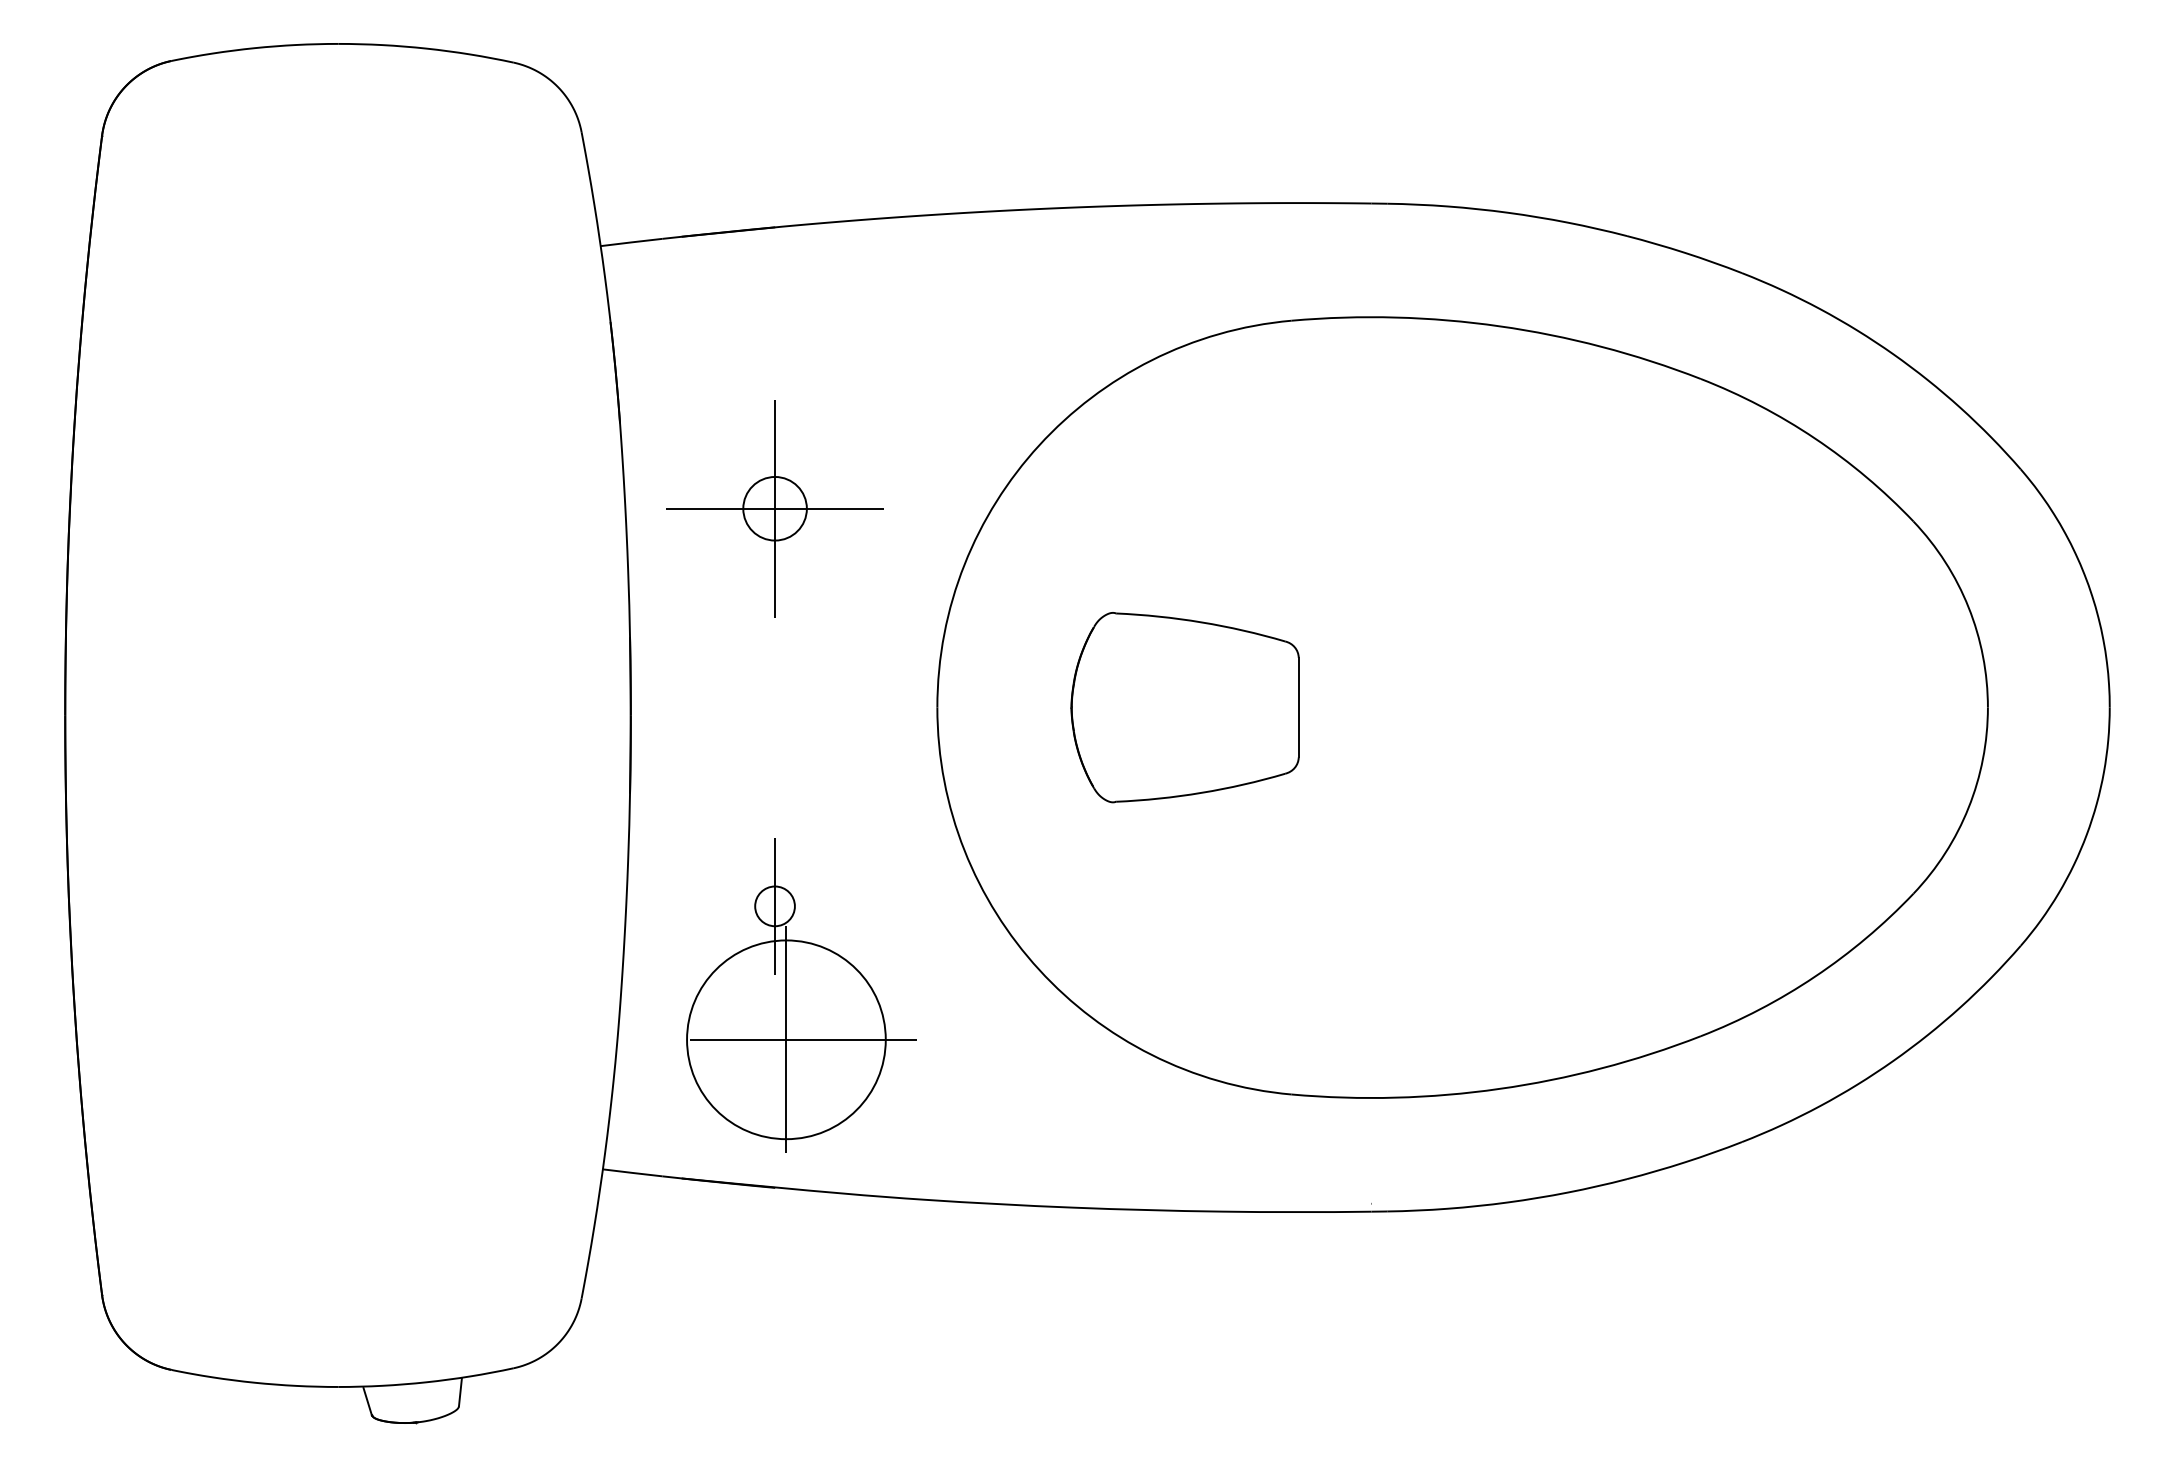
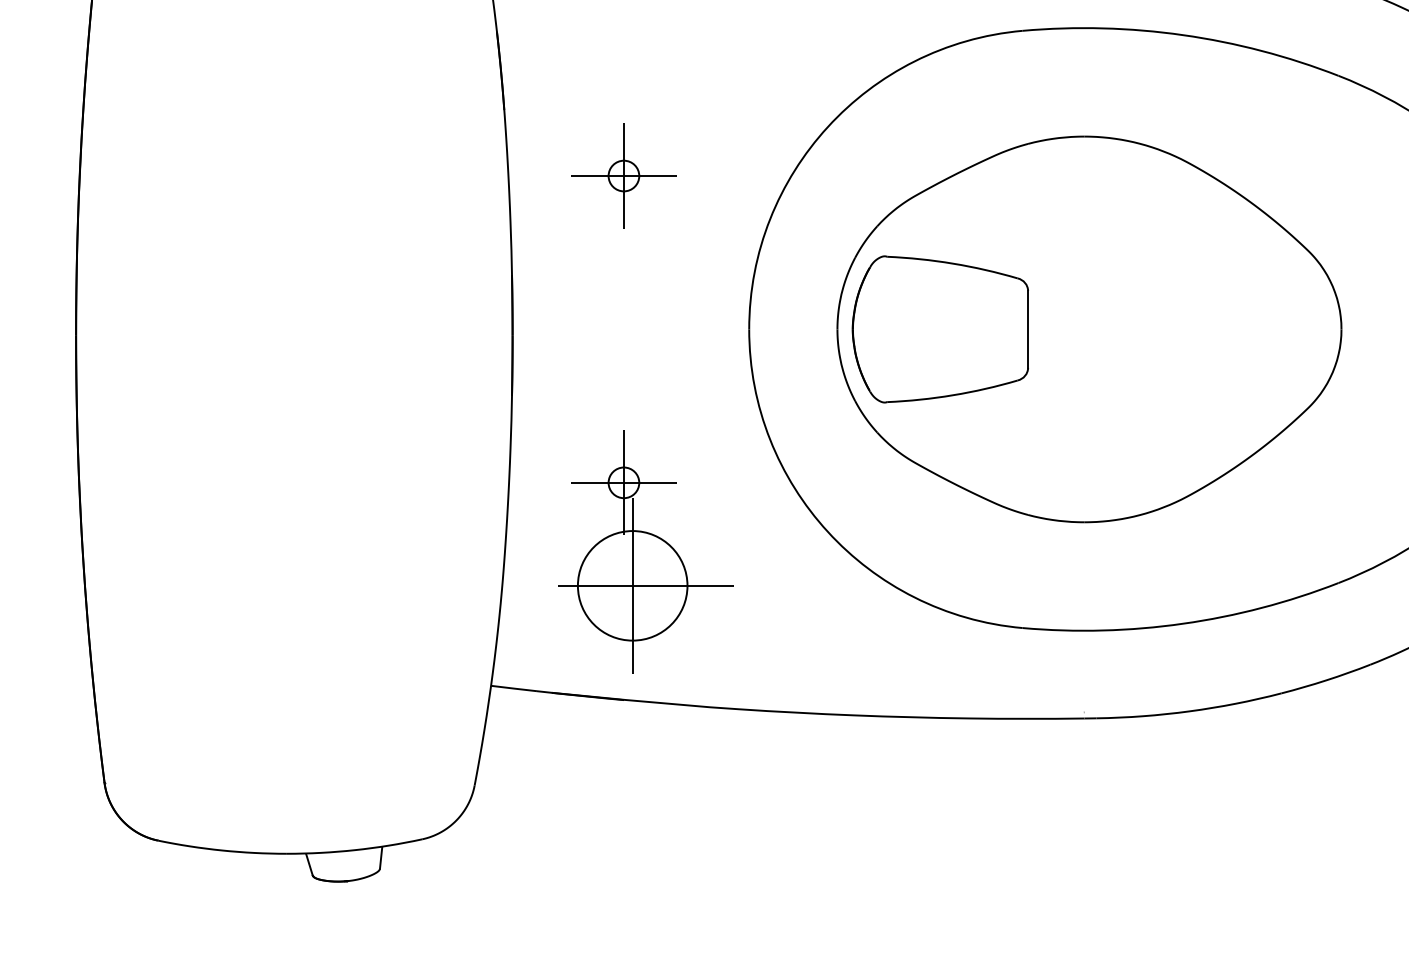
part: (774, 508) -> (623, 175), size x0.62
part: (1377, 707) -> (1088, 329), added
line: (774, 906) -> (623, 482), added
circle: (786, 1039) -> (632, 585), size x0.71

